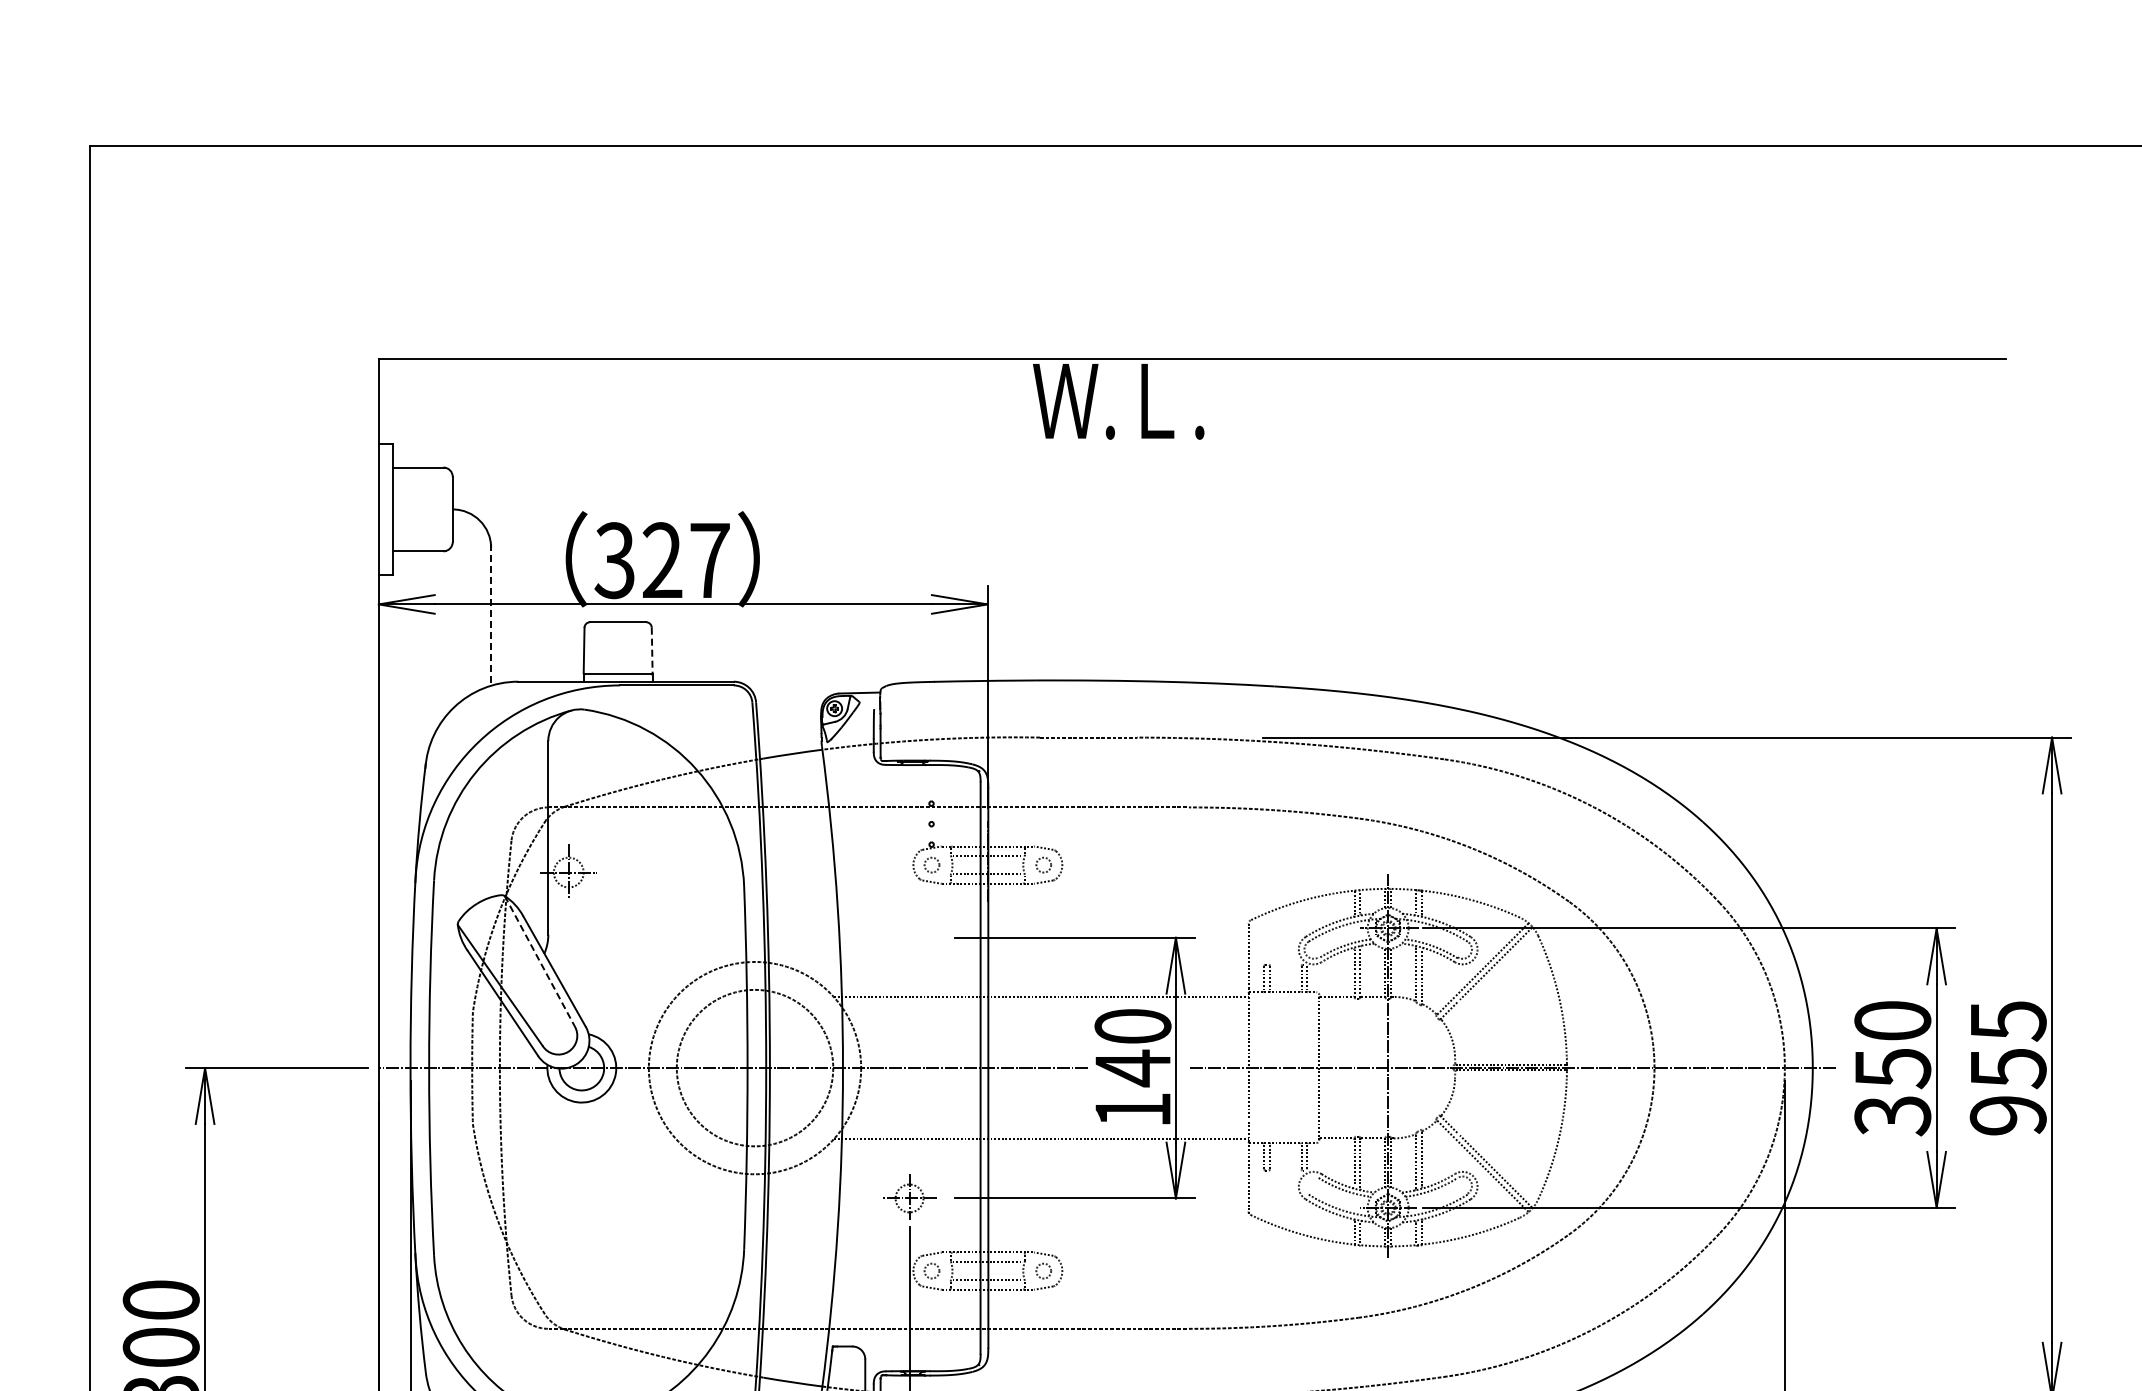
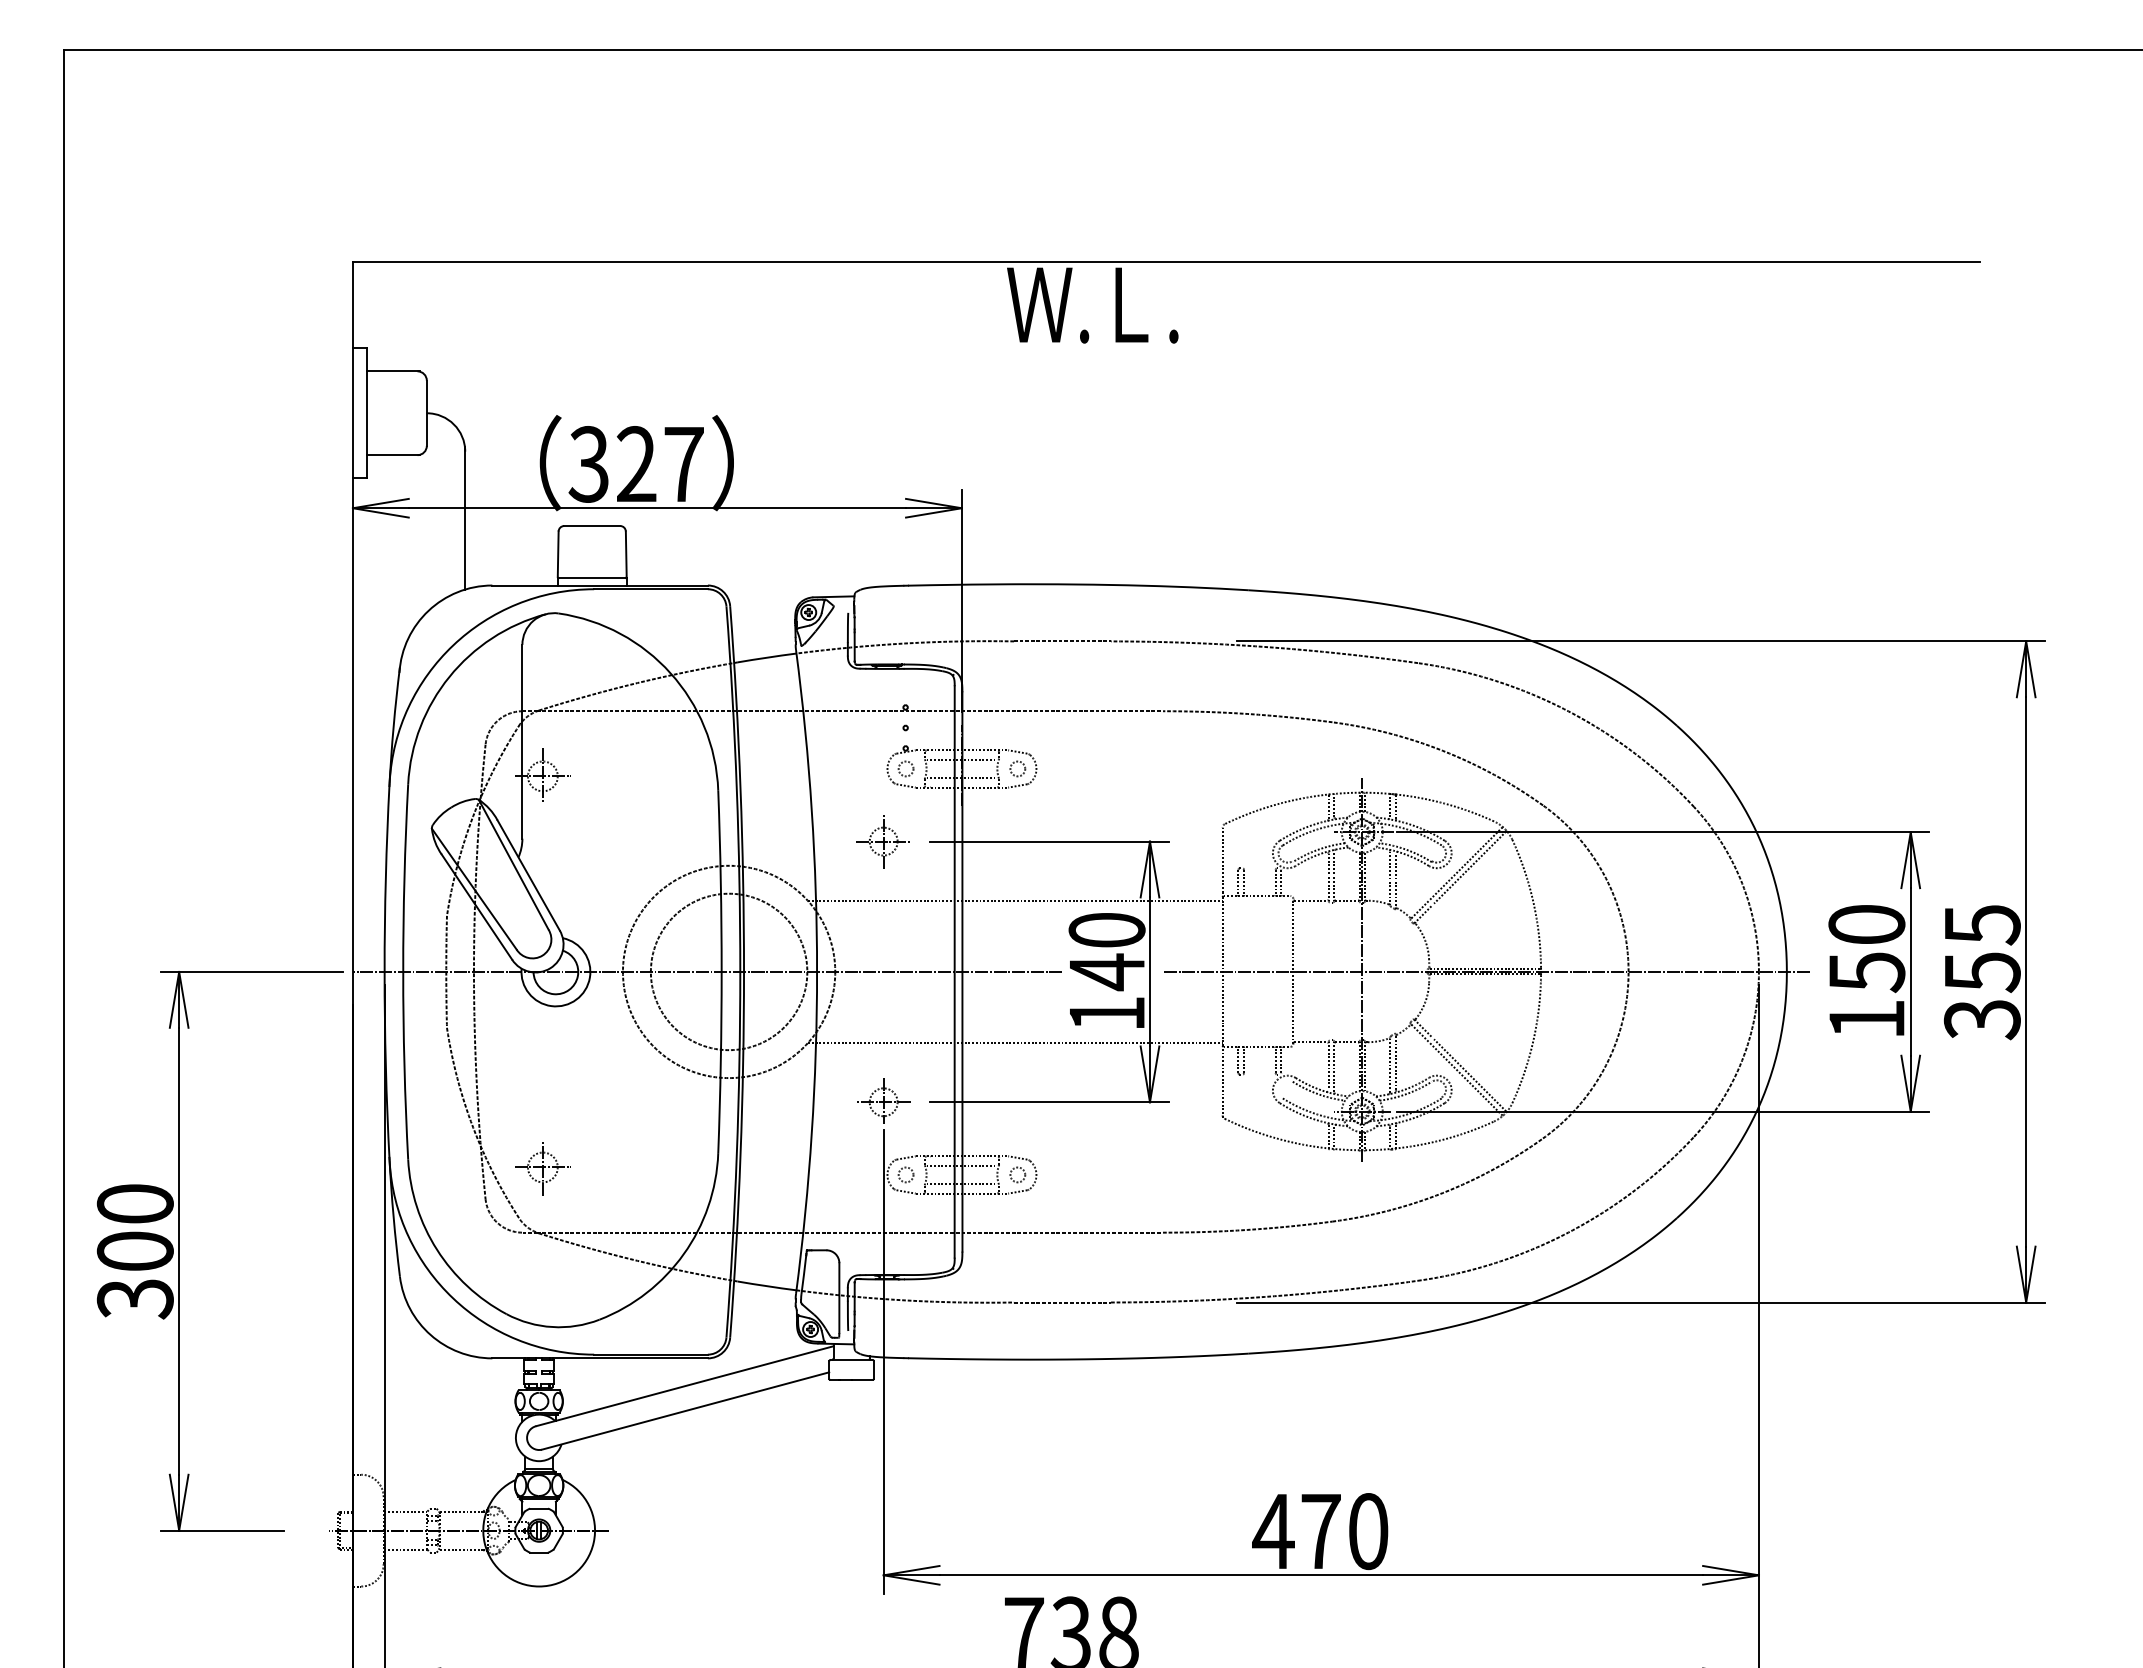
line: (491, 614) -> (465, 518), dashed -> solid
line: (652, 650) -> (626, 554), dashed -> solid
part: (908, 937) -> (882, 841), added
line: (539, 960) -> (513, 864), dashed -> solid
text: (1892, 1116) -> (1866, 1020), 350 -> 150
text: (2008, 1116) -> (1982, 1020), 955 -> 355
part: (568, 1264) -> (542, 1168), added

